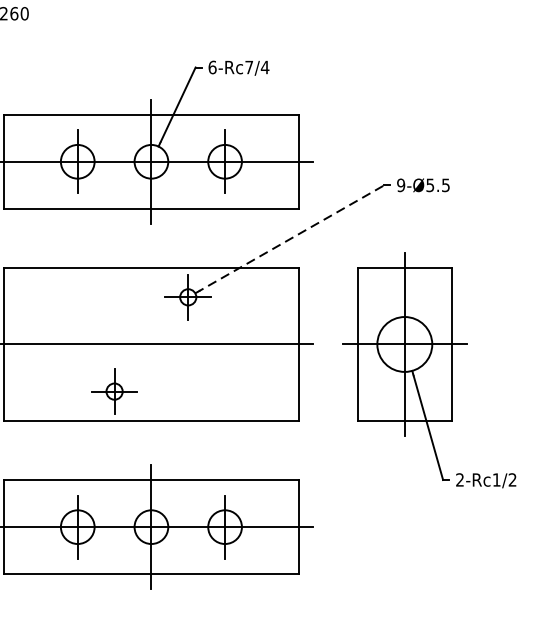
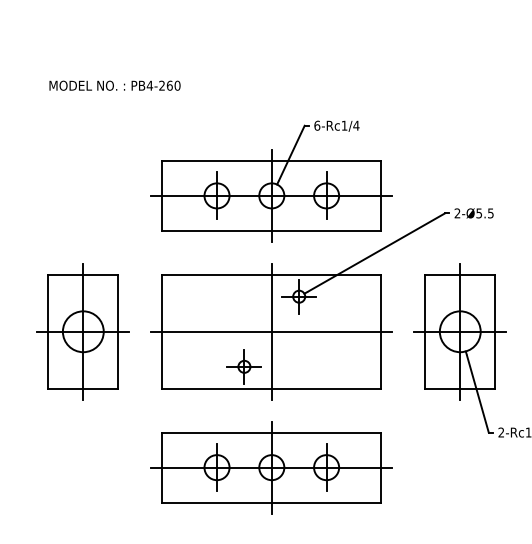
text: (249, 67) -> (344, 125), 6-Rc7/4 -> 6-Rc1/4
text: (401, 185) -> (457, 213), 9-Ø5.5 -> 2-Ø5.5
line: (289, 239) -> (374, 253), dashed -> solid
line: (151, 344) -> (271, 331), added

